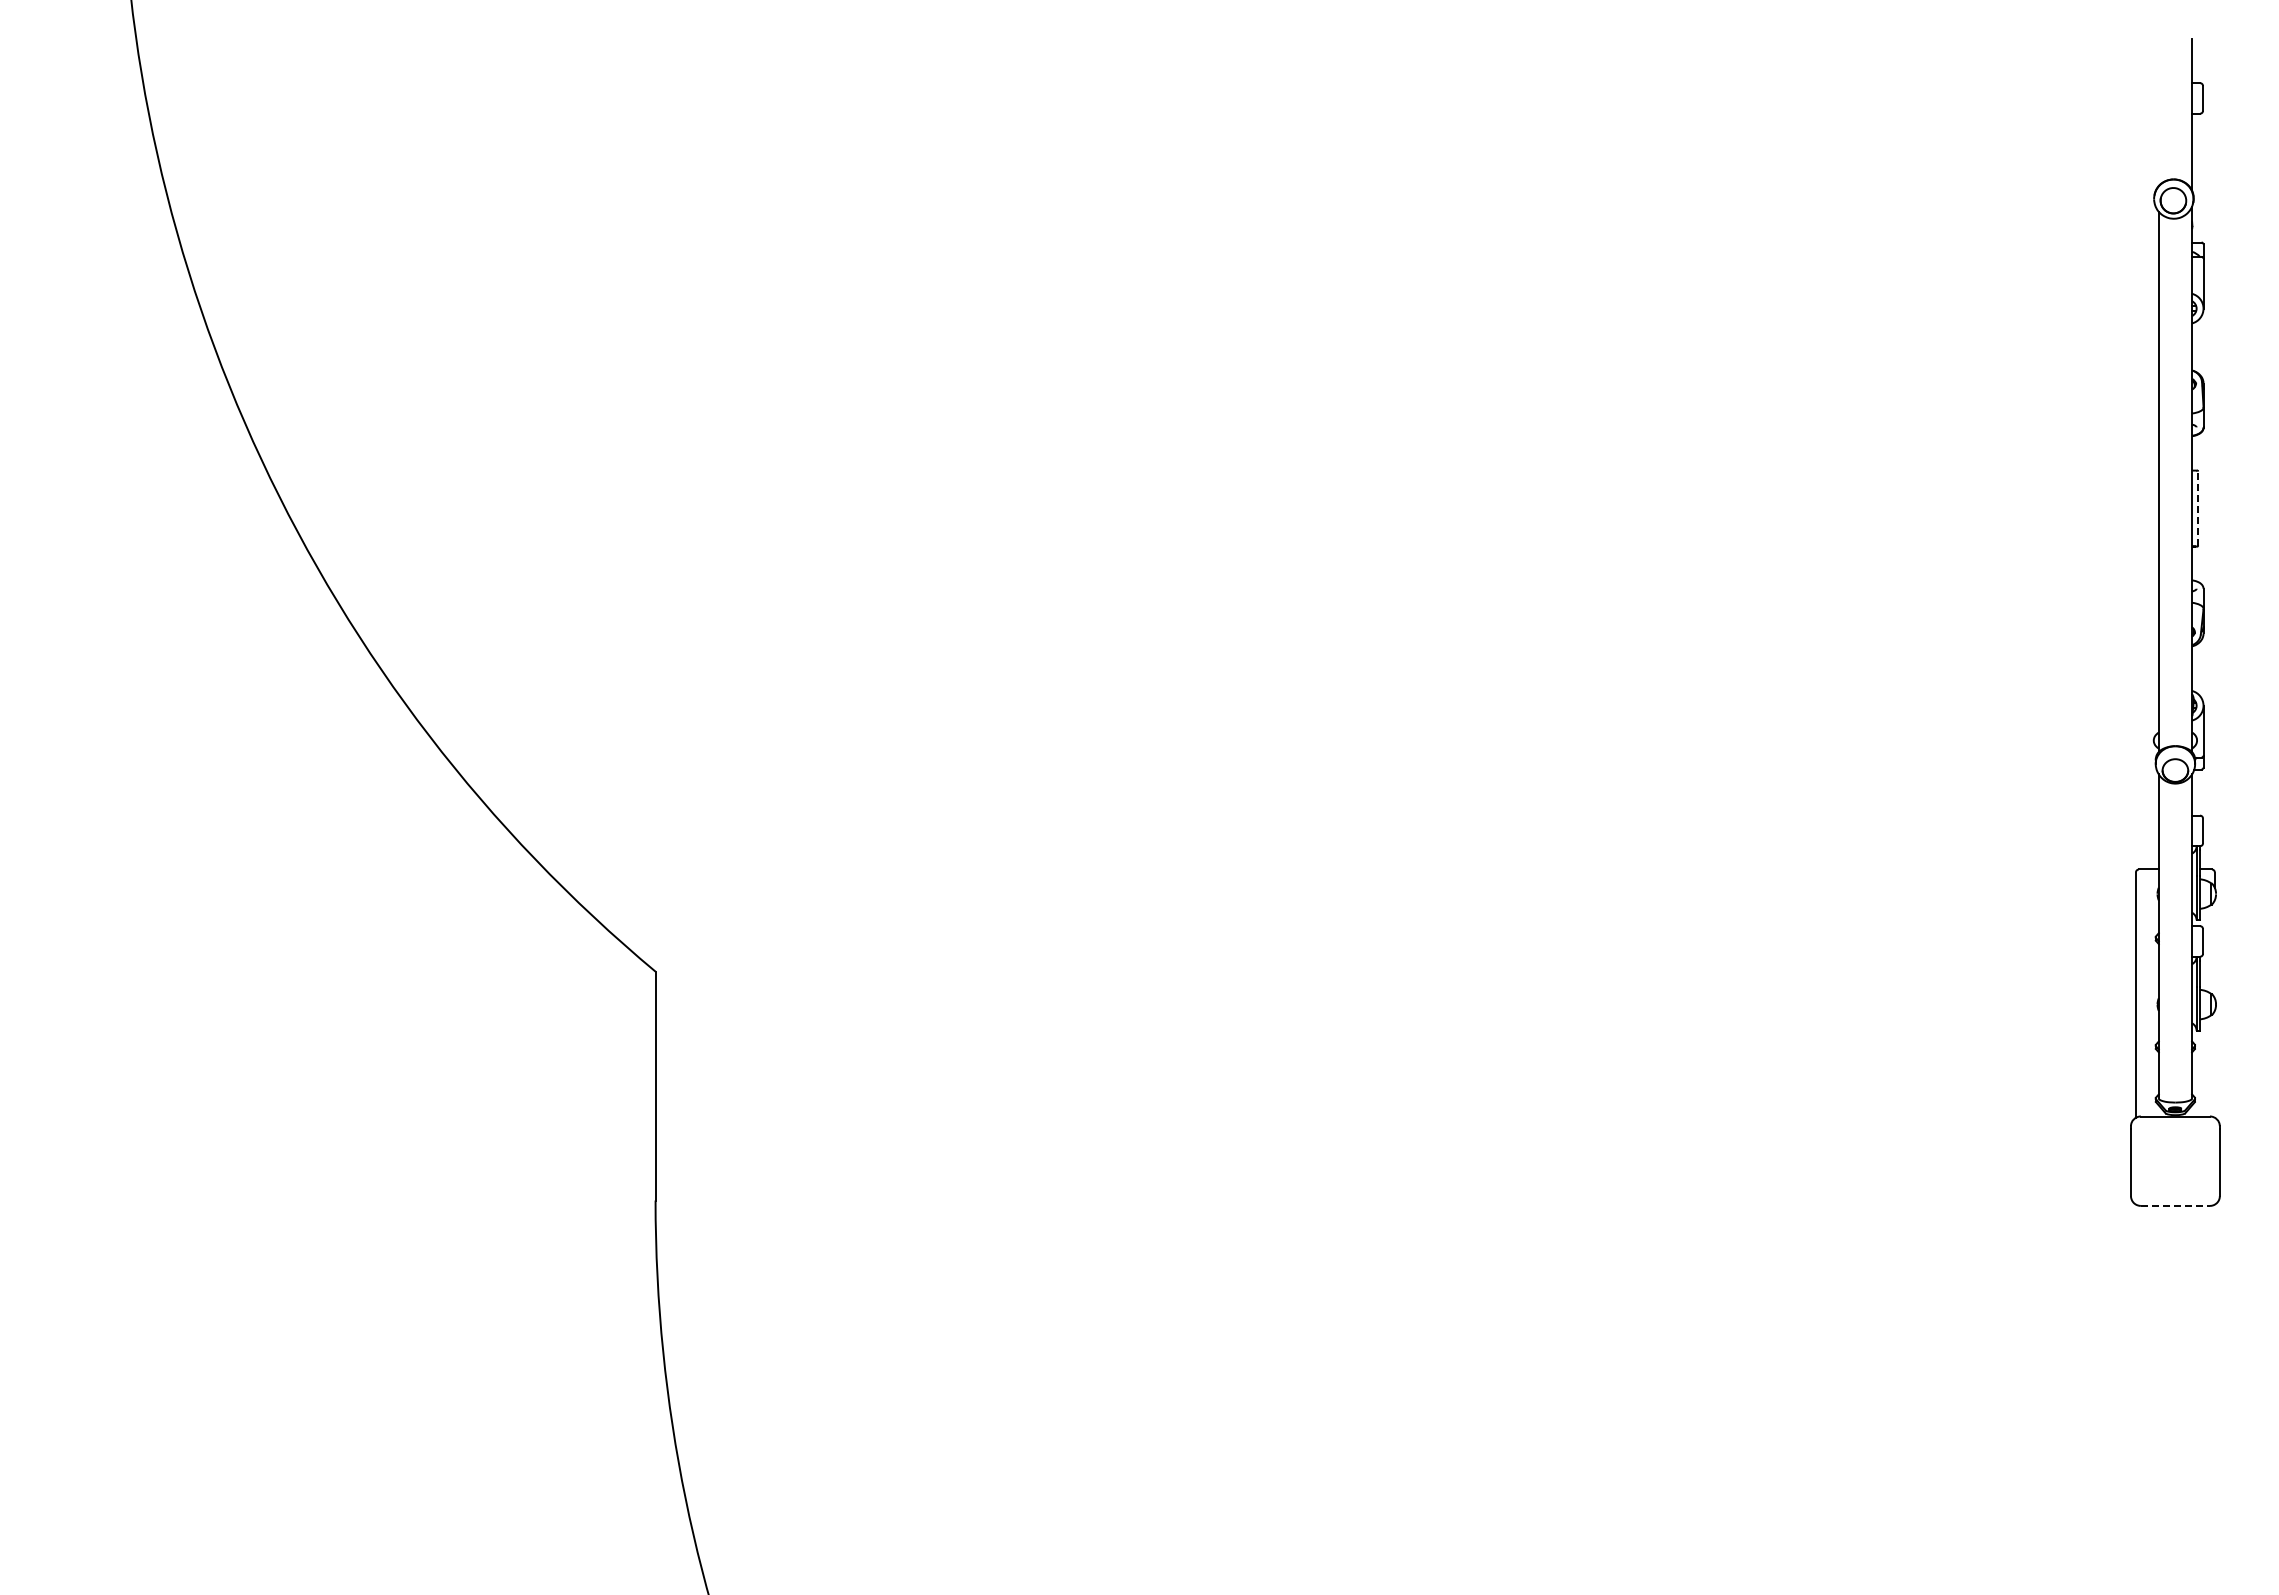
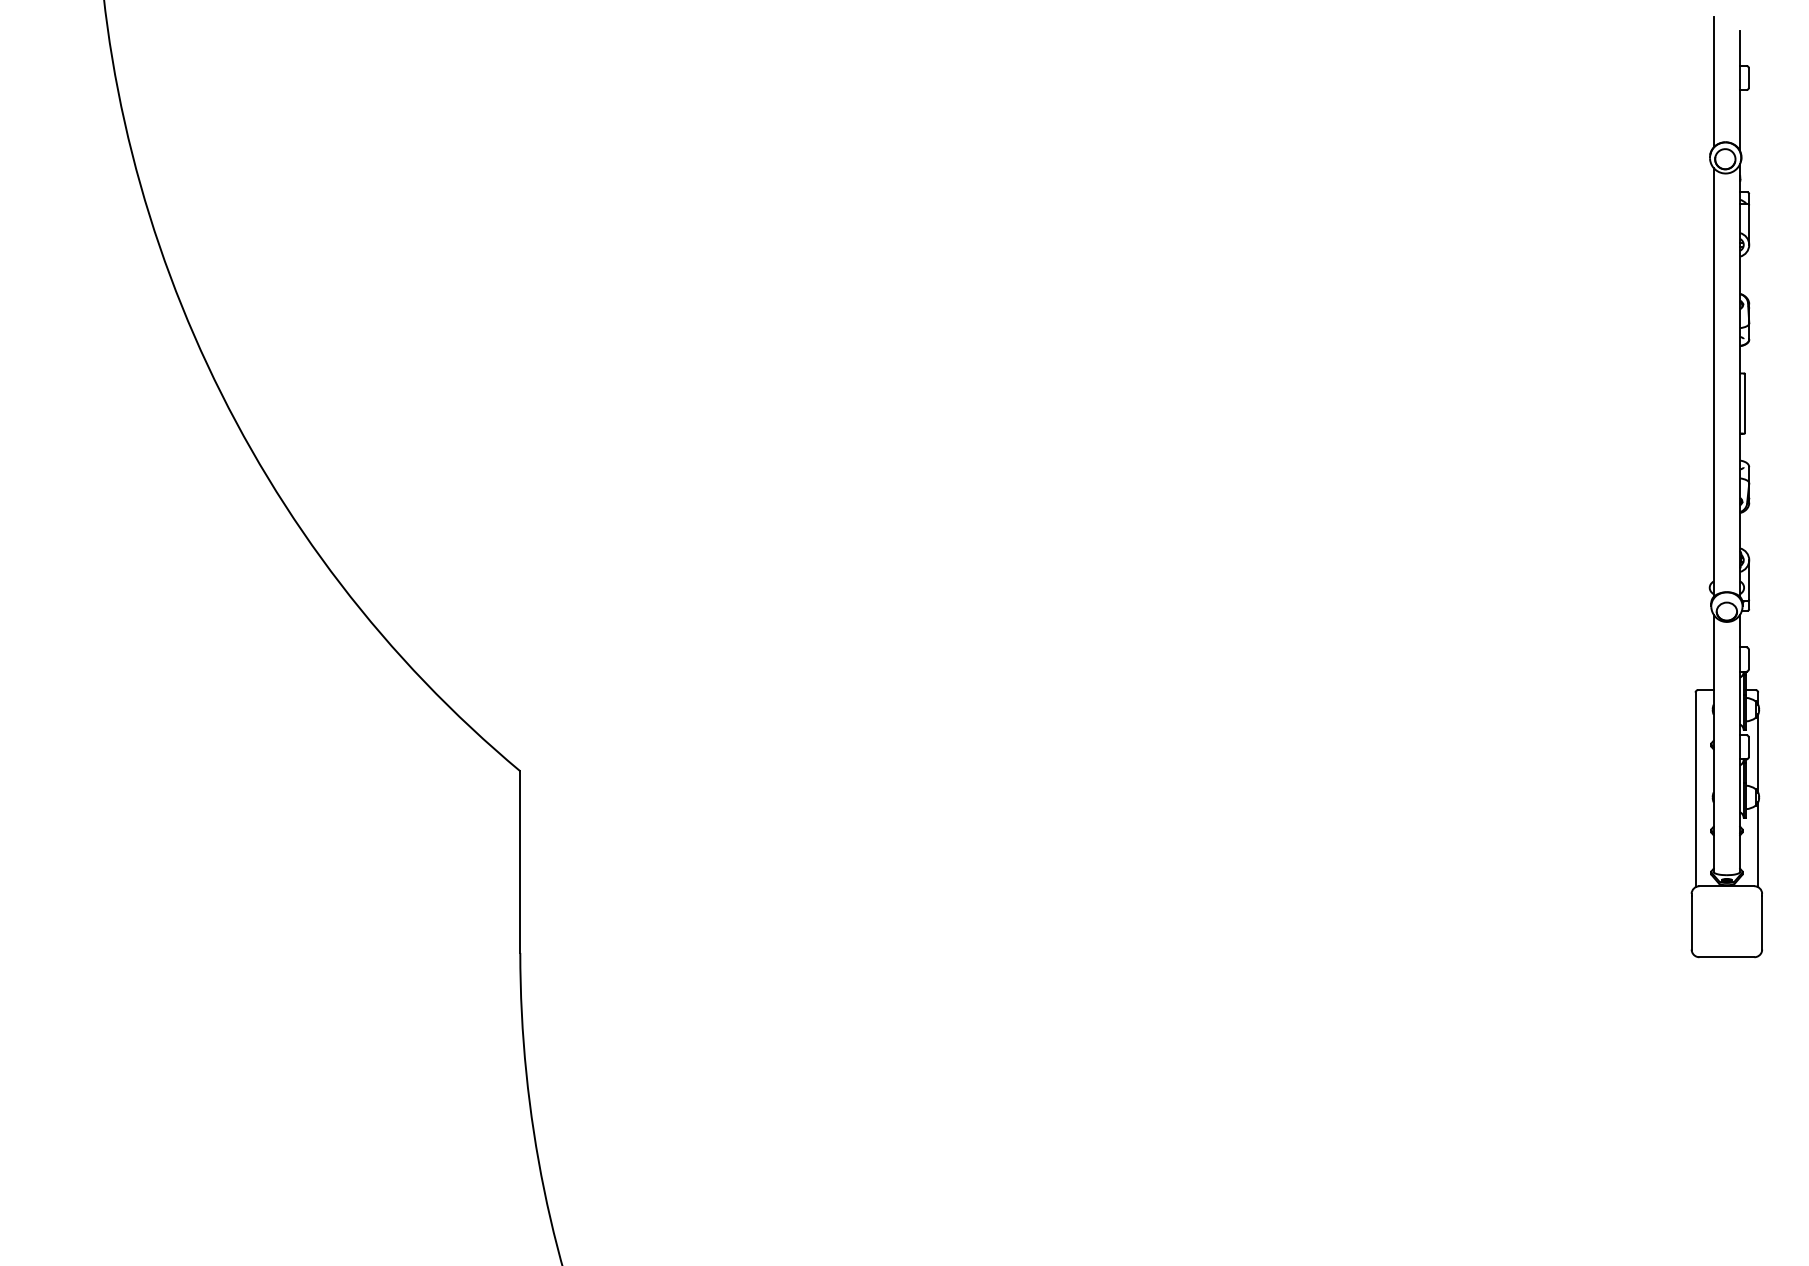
line: (2158, 103) -> (1713, 82), added
line: (2198, 508) -> (1745, 403), dashed -> solid
line: (2214, 948) -> (1757, 752), added
line: (2214, 1063) -> (1757, 844), added
line: (2175, 1205) -> (1726, 956), dashed -> solid

